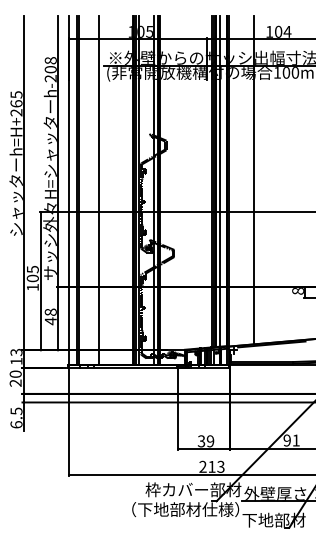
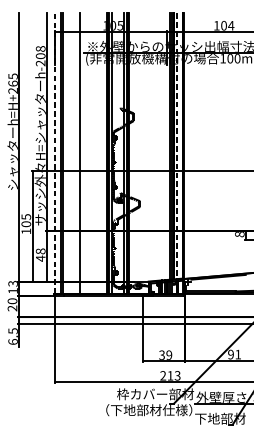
line: (253, 180) -> (203, 145), removed
line: (220, 182) -> (177, 146), solid -> dashed
line: (68, 190) -> (54, 153), solid -> dashed

